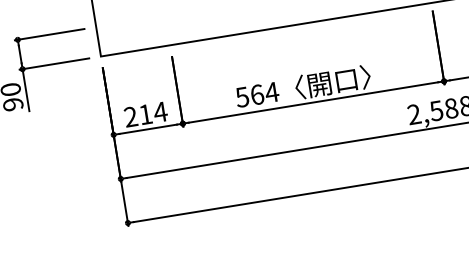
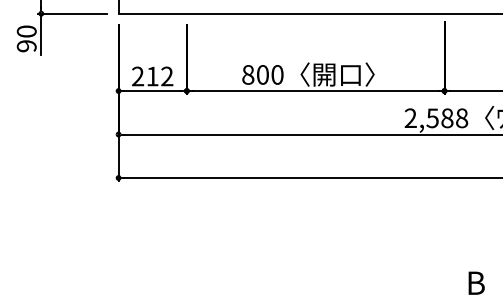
text: (257, 94) -> (263, 74), 564 -> 800
text: (159, 112) -> (166, 76), 214 -> 212

